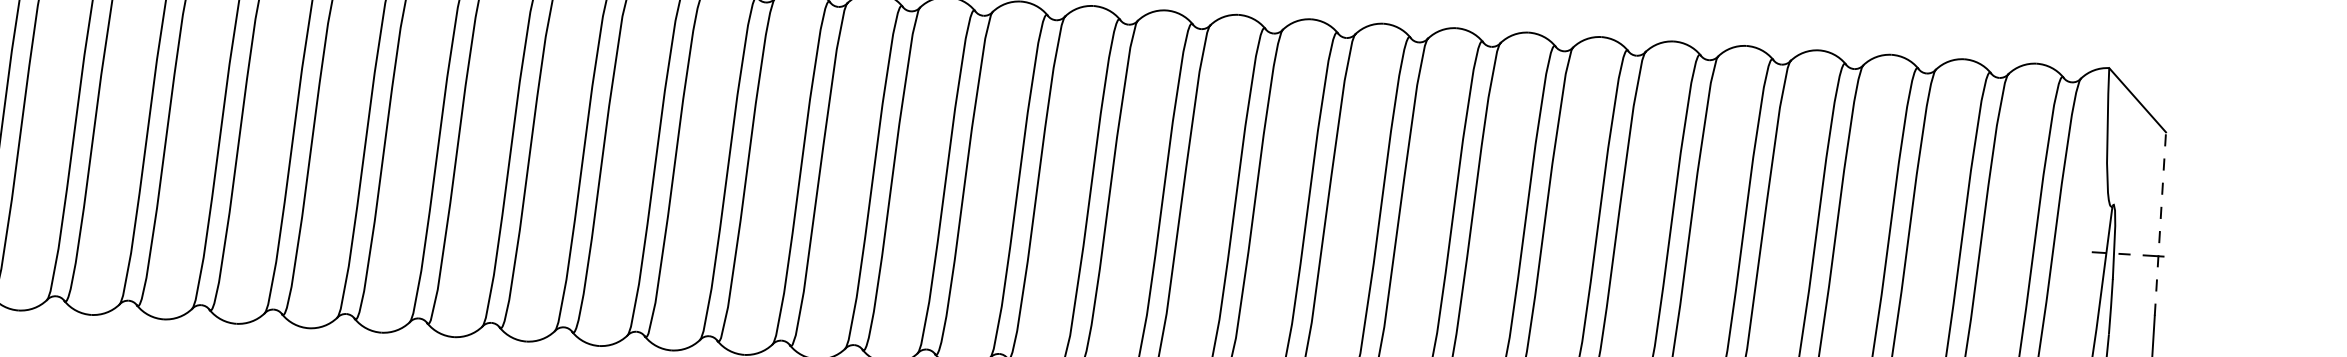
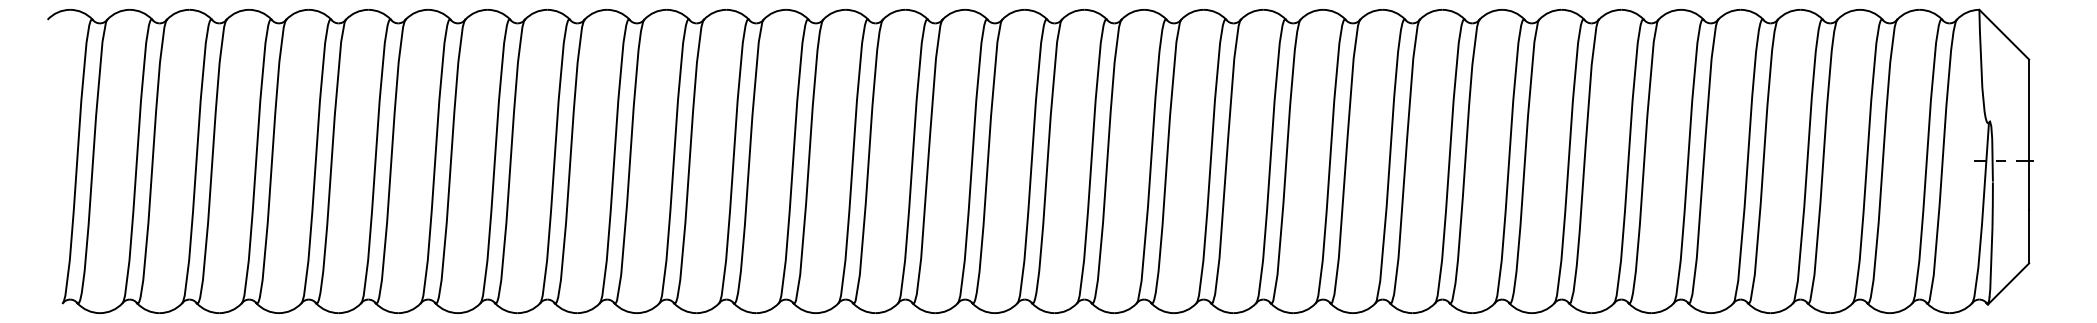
line: (2160, 223) -> (2029, 134), dashed -> solid

